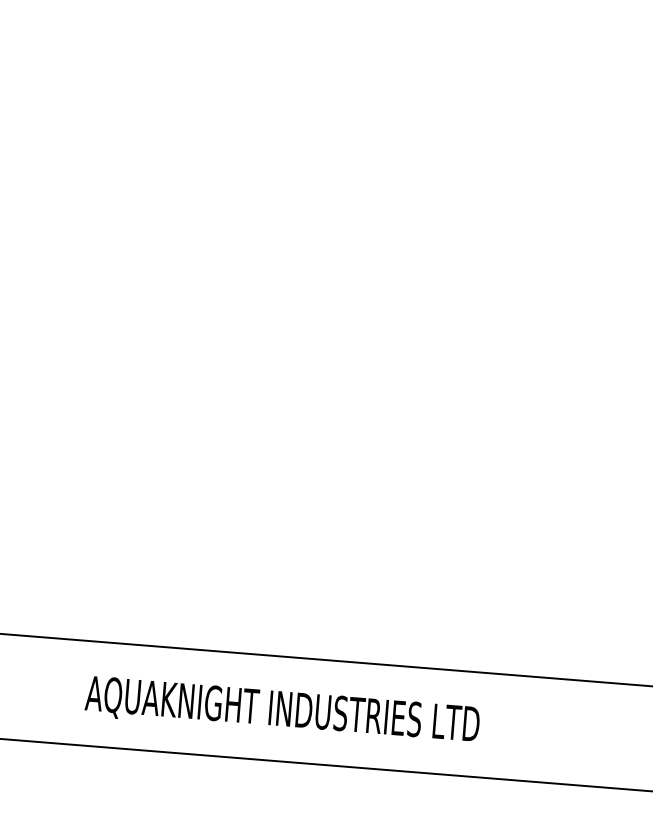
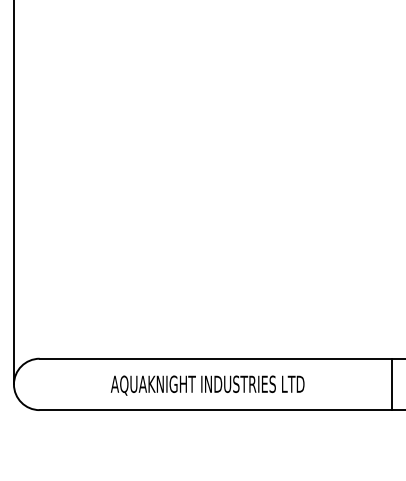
text: (282, 711) -> (207, 385), moved
line: (615, 735) -> (391, 384), added

